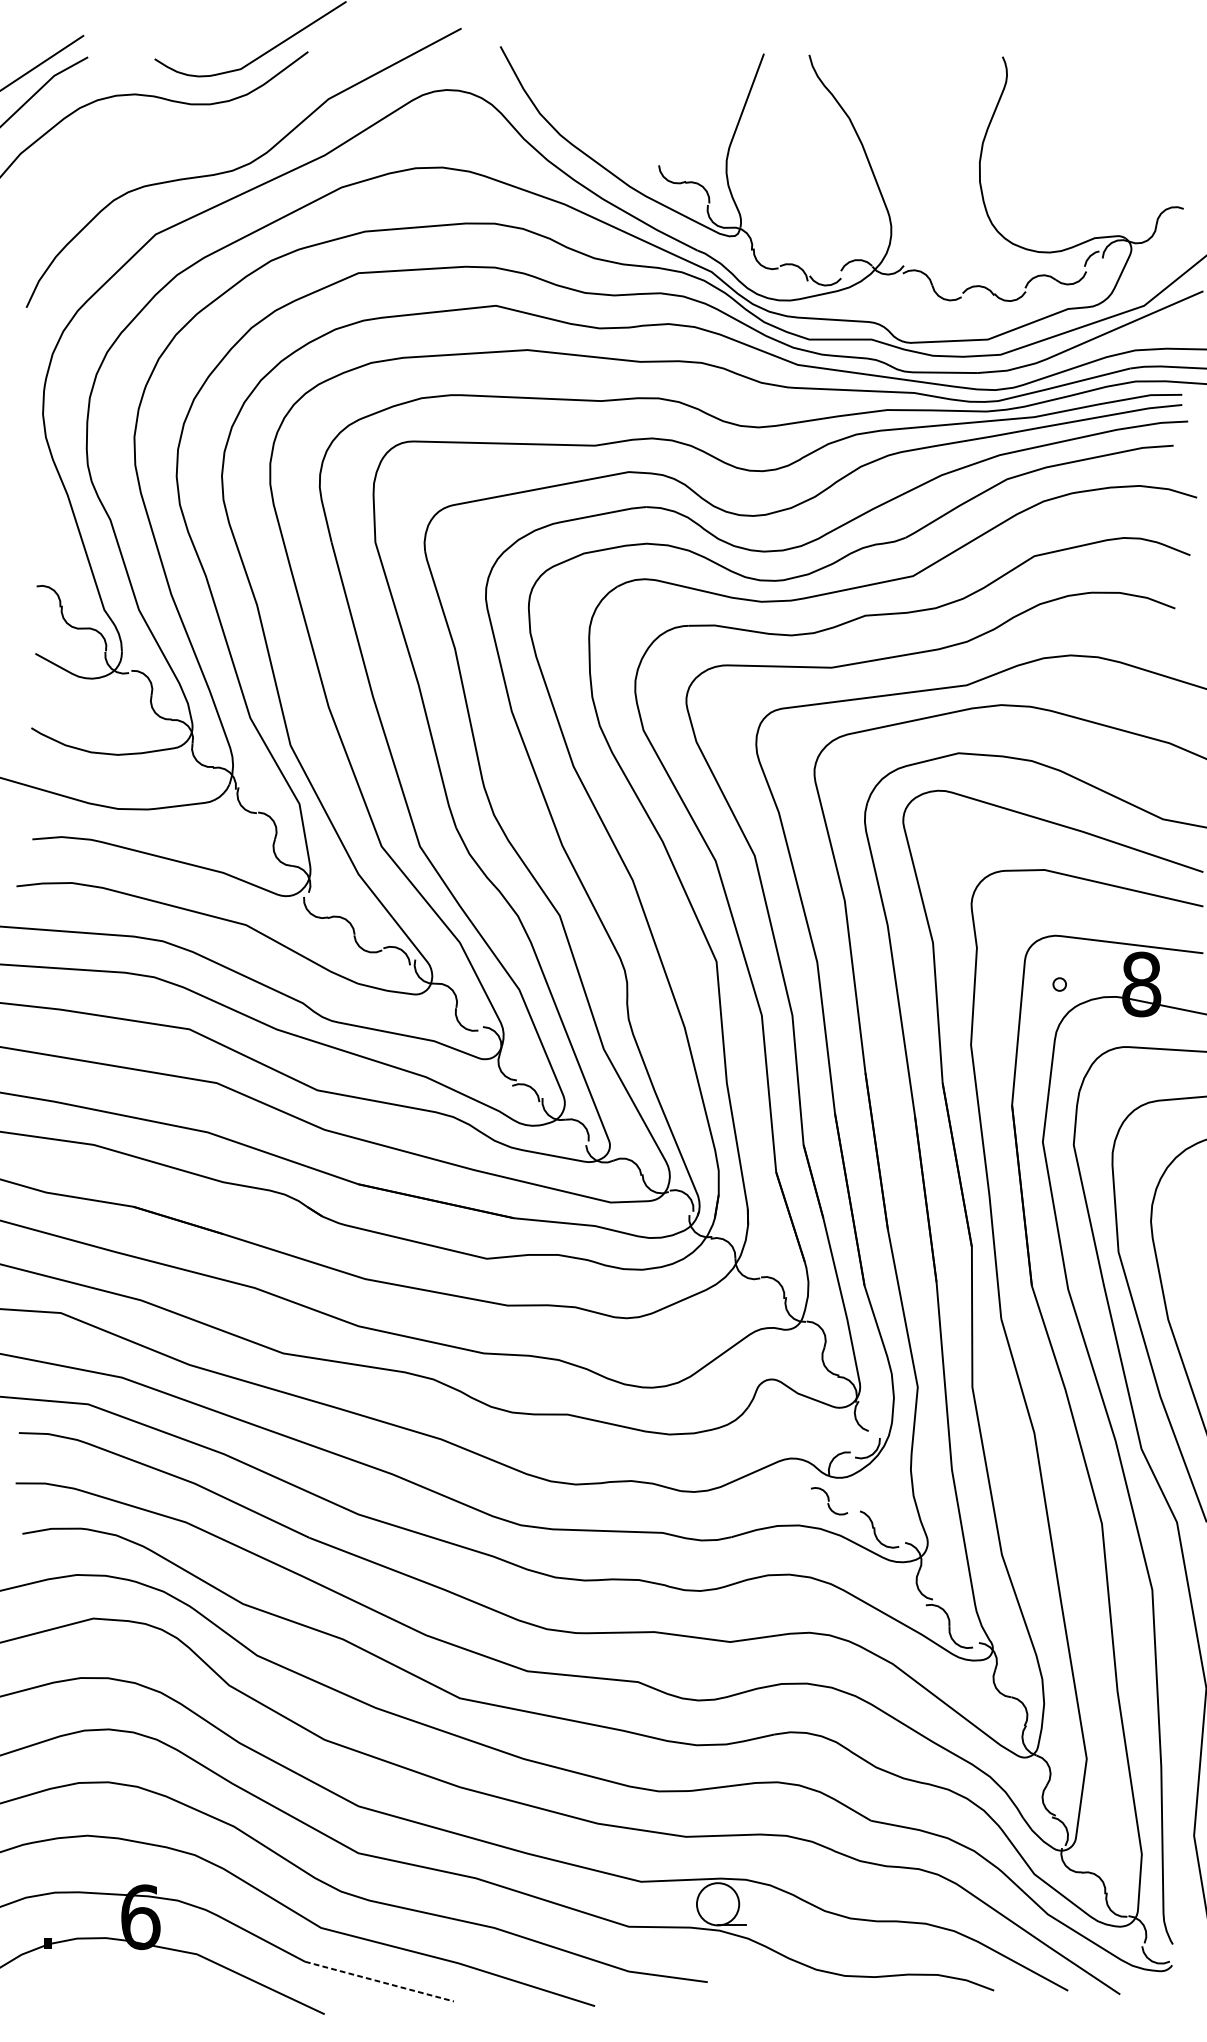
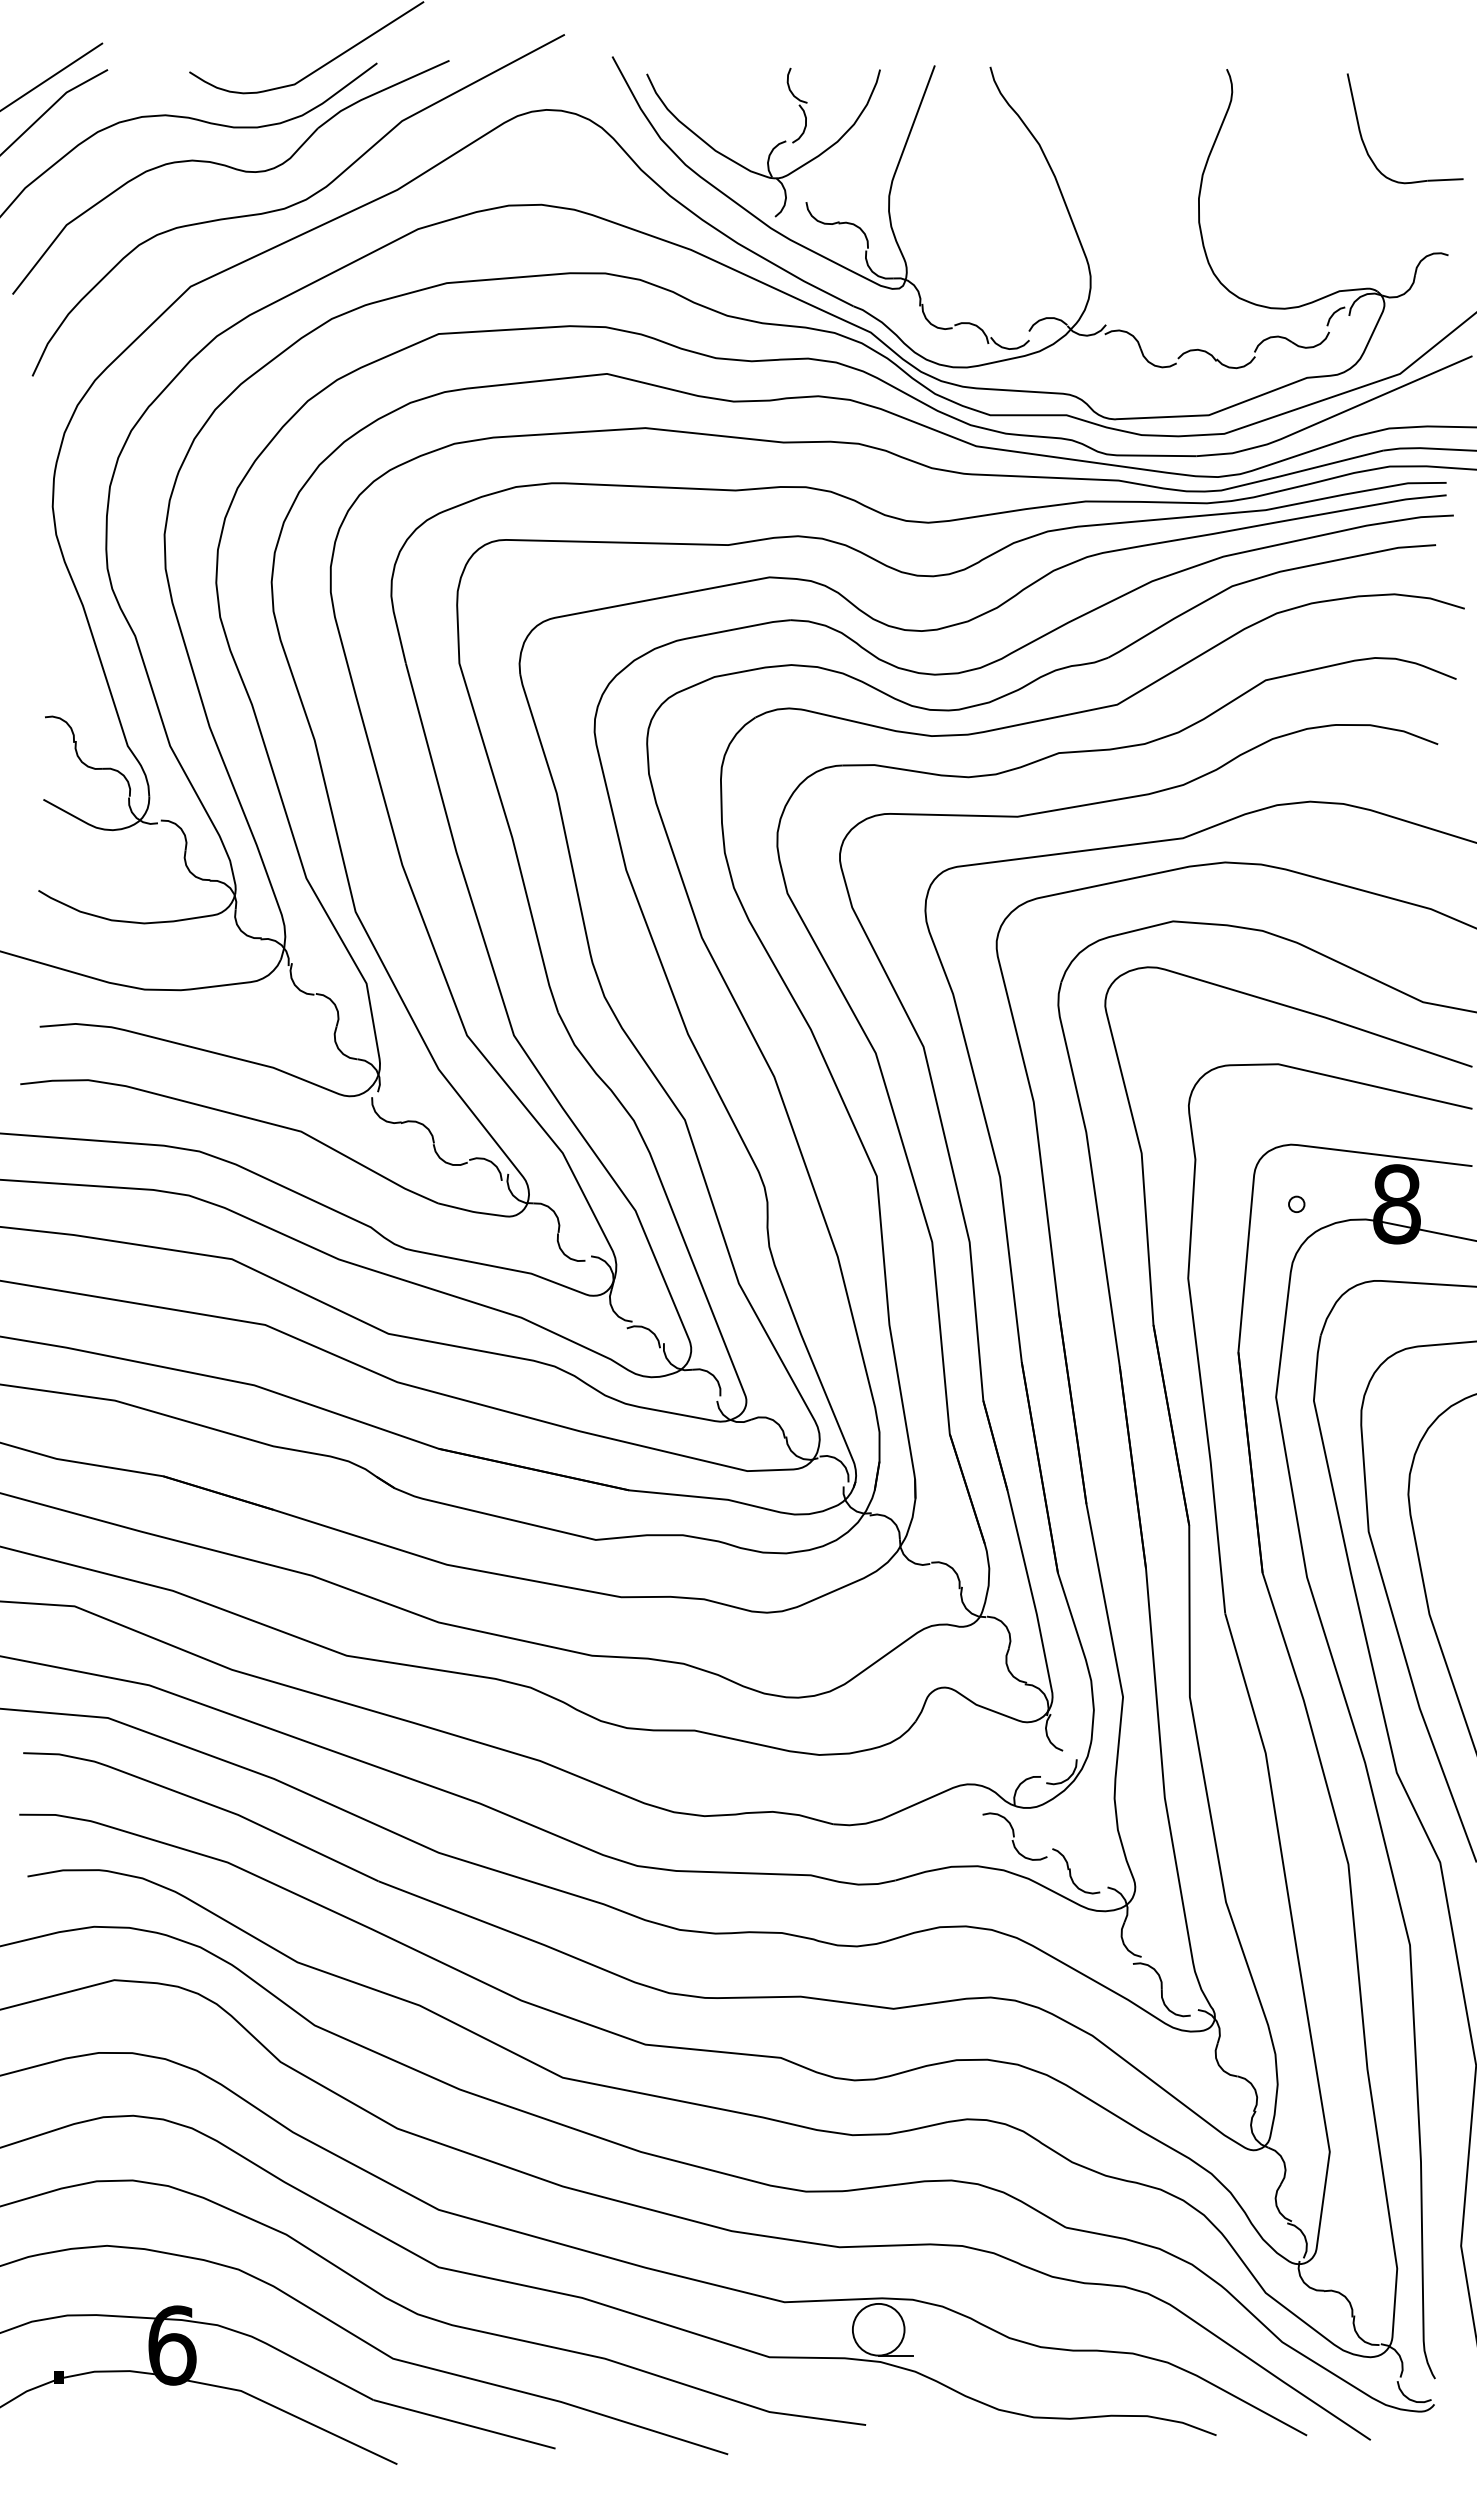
part: (1115, 116) -> (1364, 142), added
part: (631, 121) -> (772, 148), added
part: (190, 138) -> (233, 169), added
part: (829, 1501) -> (1014, 1836), size x1.43
line: (379, 1981) -> (464, 2424), dashed -> solid

